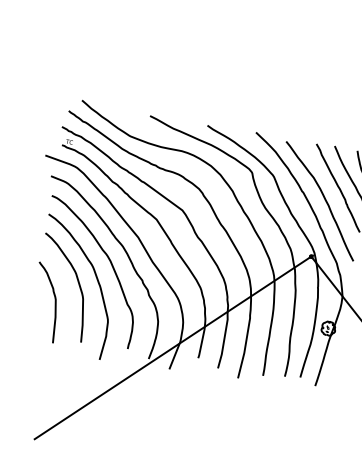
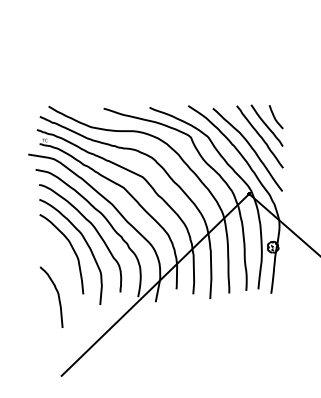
curve: (54, 301) -> (57, 295), moved

